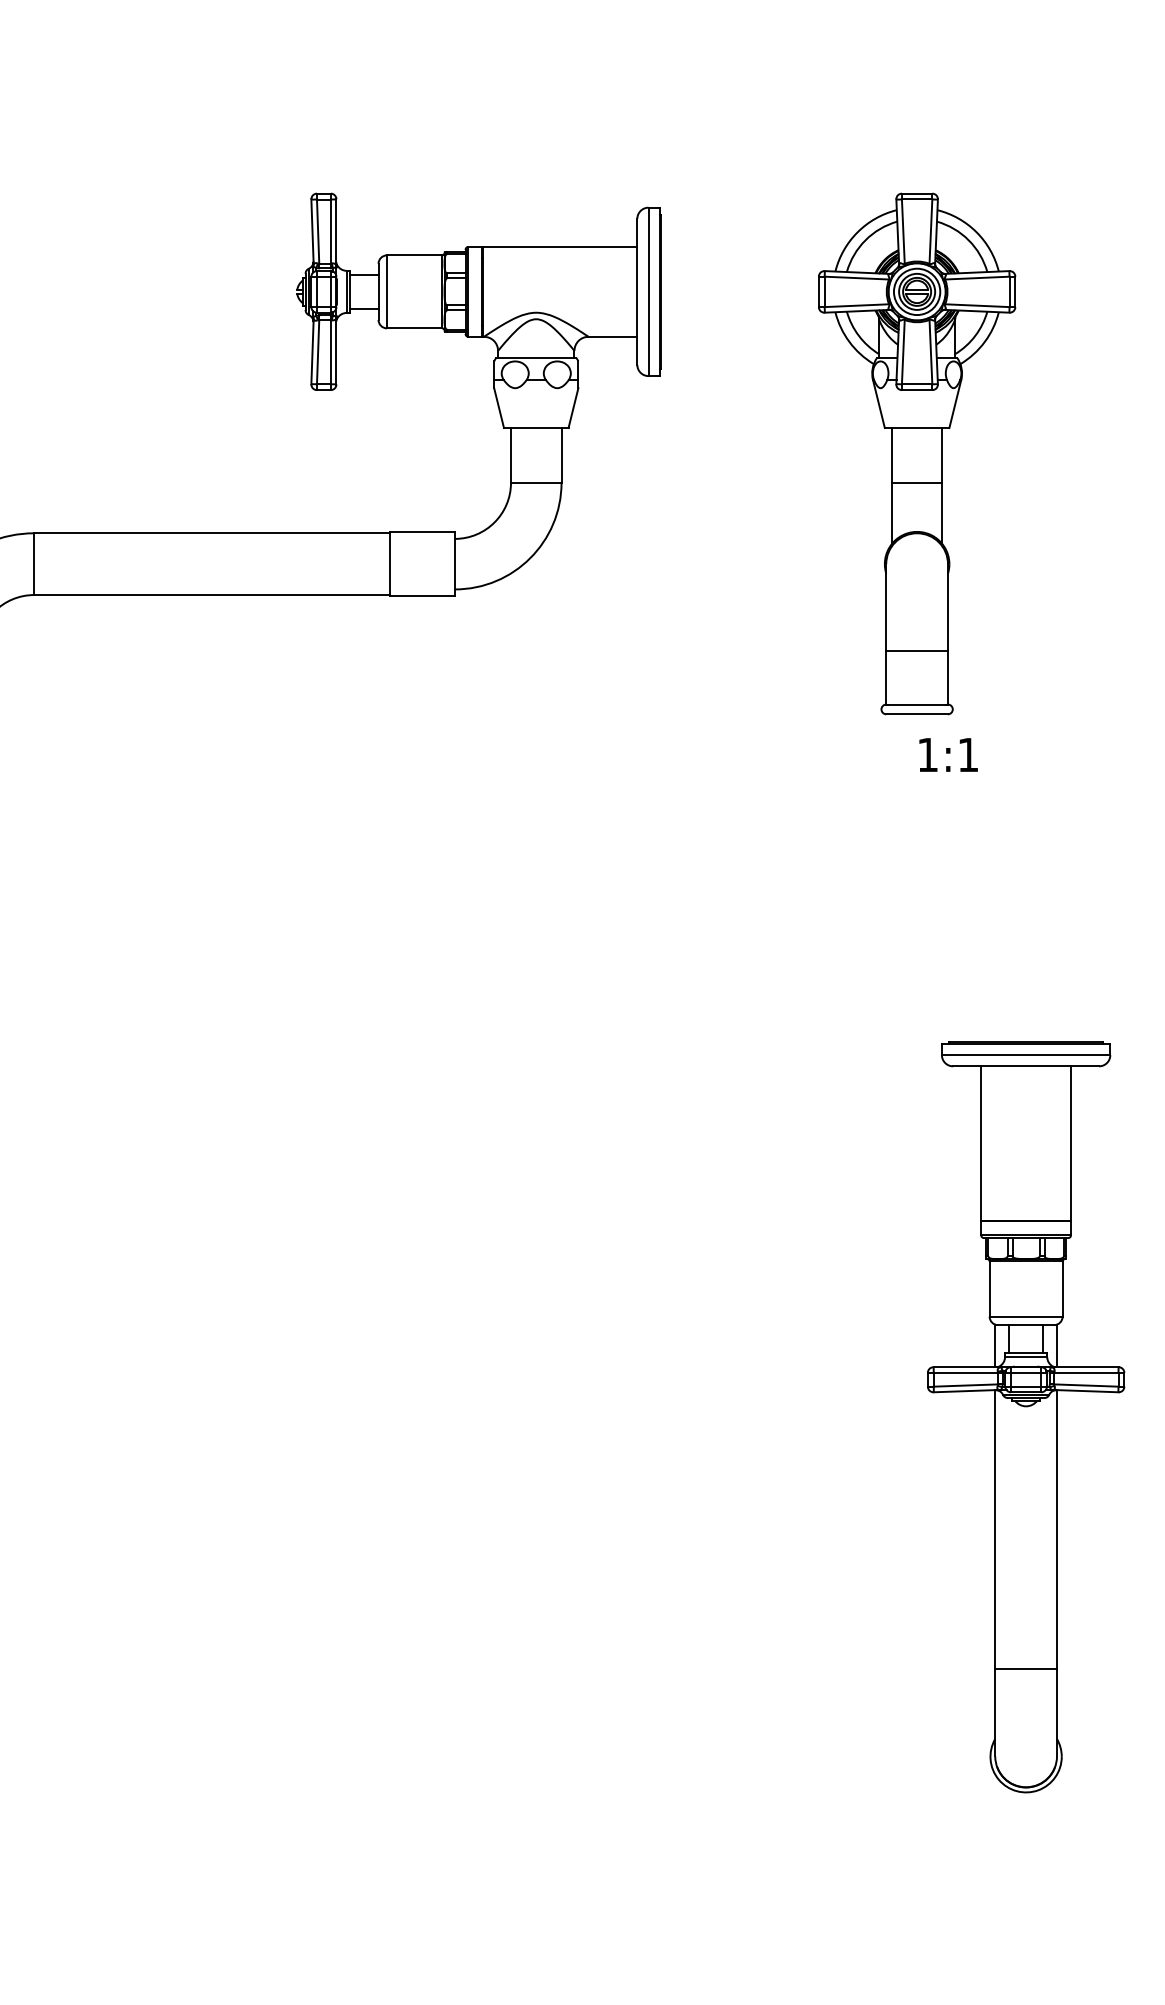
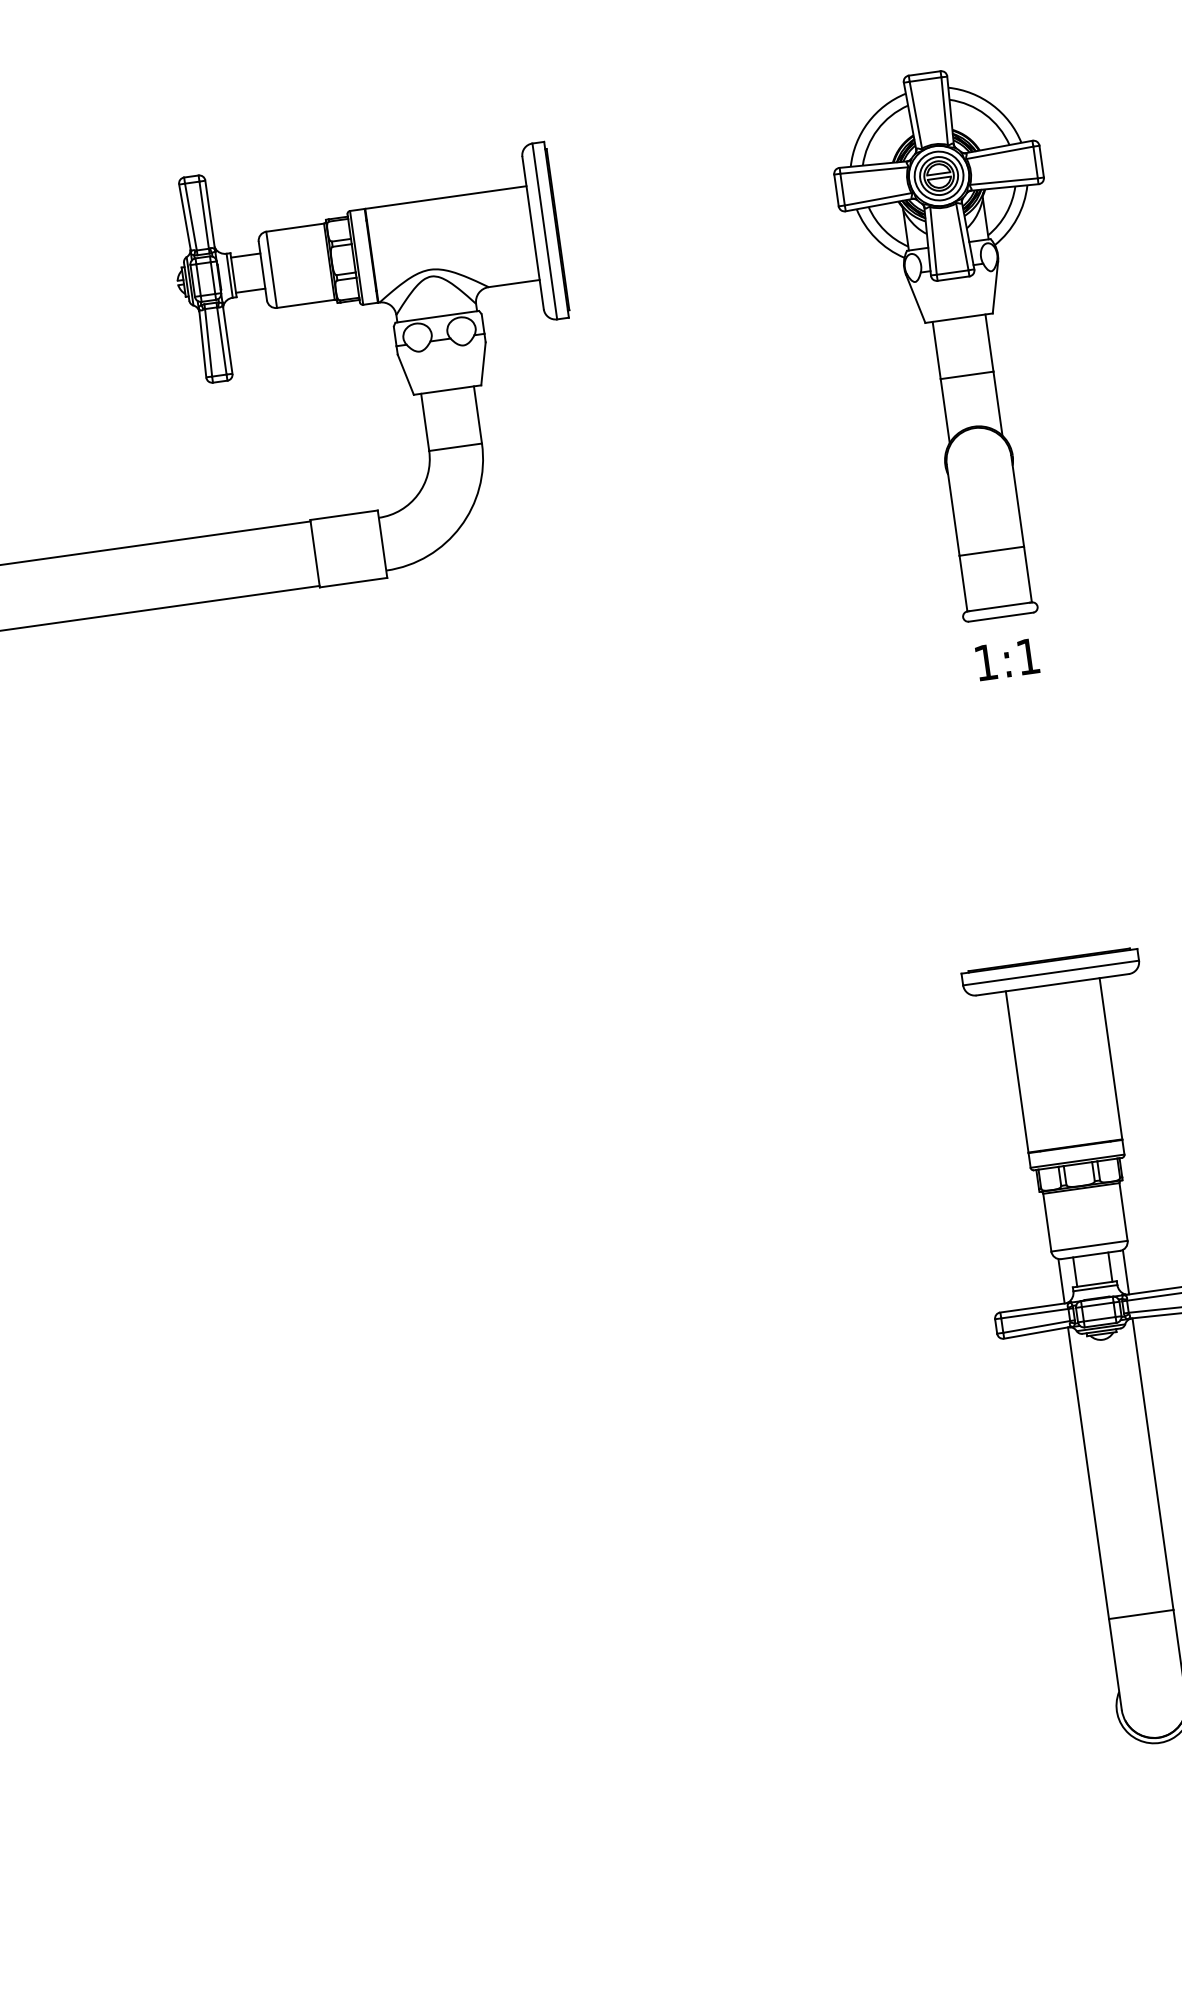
part: (917, 453) -> (963, 344), moved
text: (948, 754) -> (1007, 659), moved

